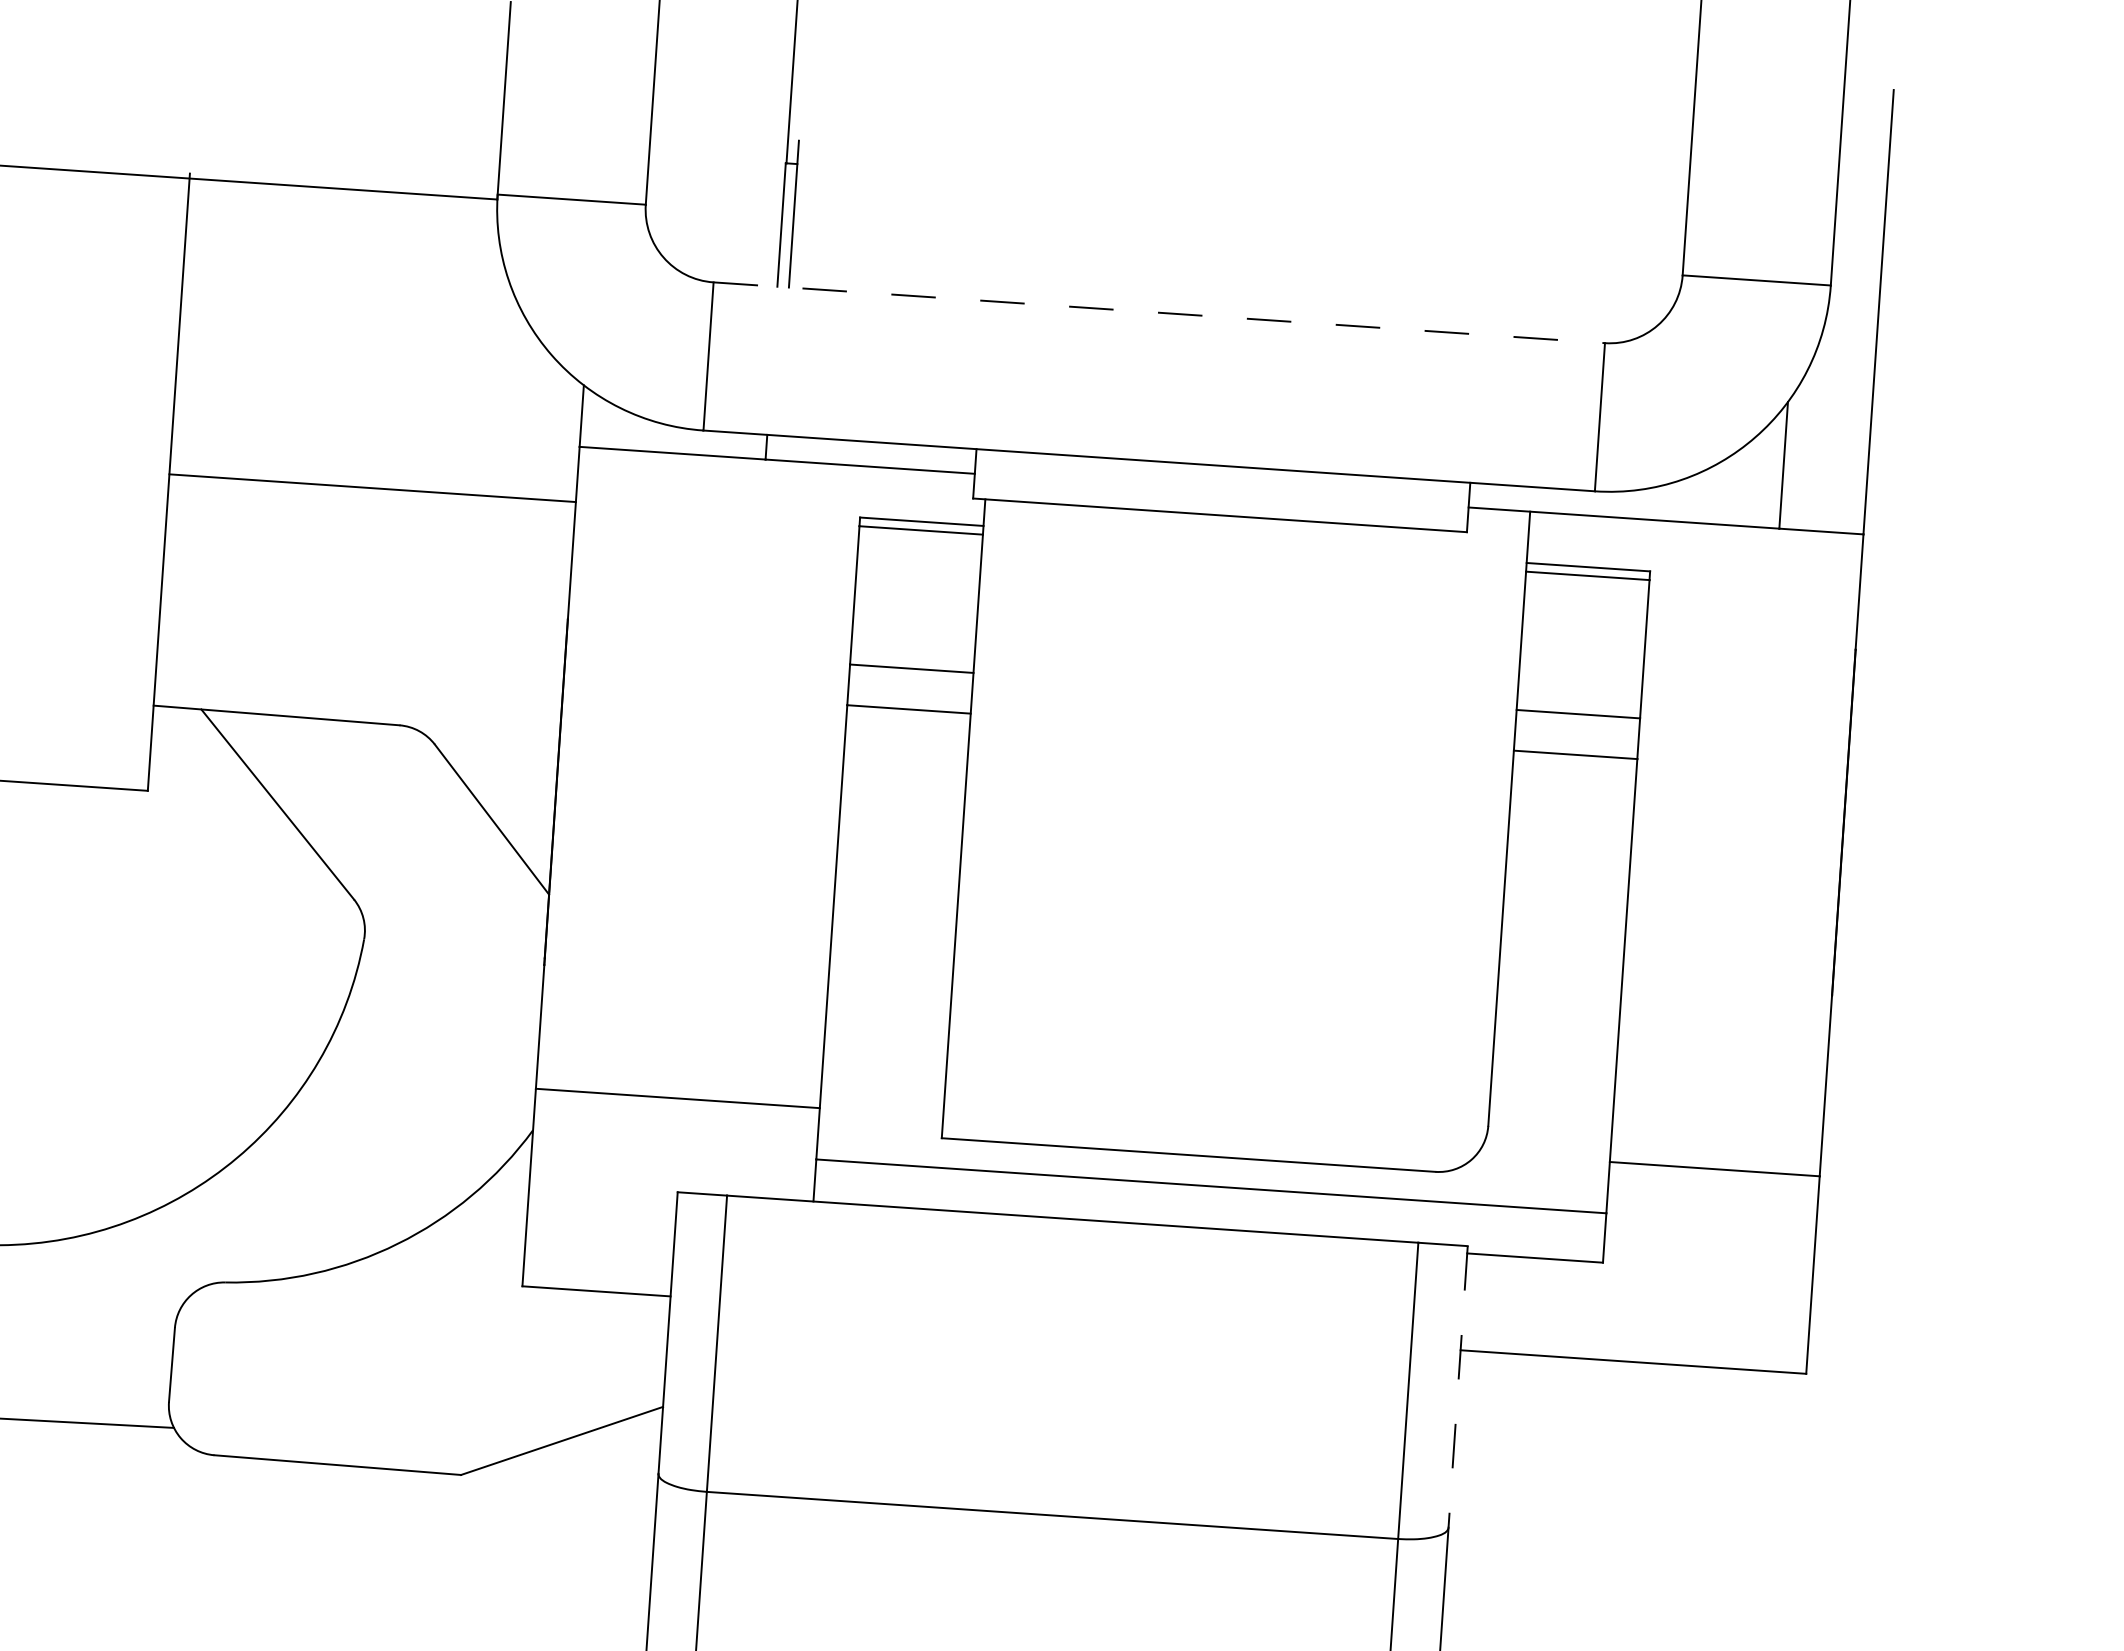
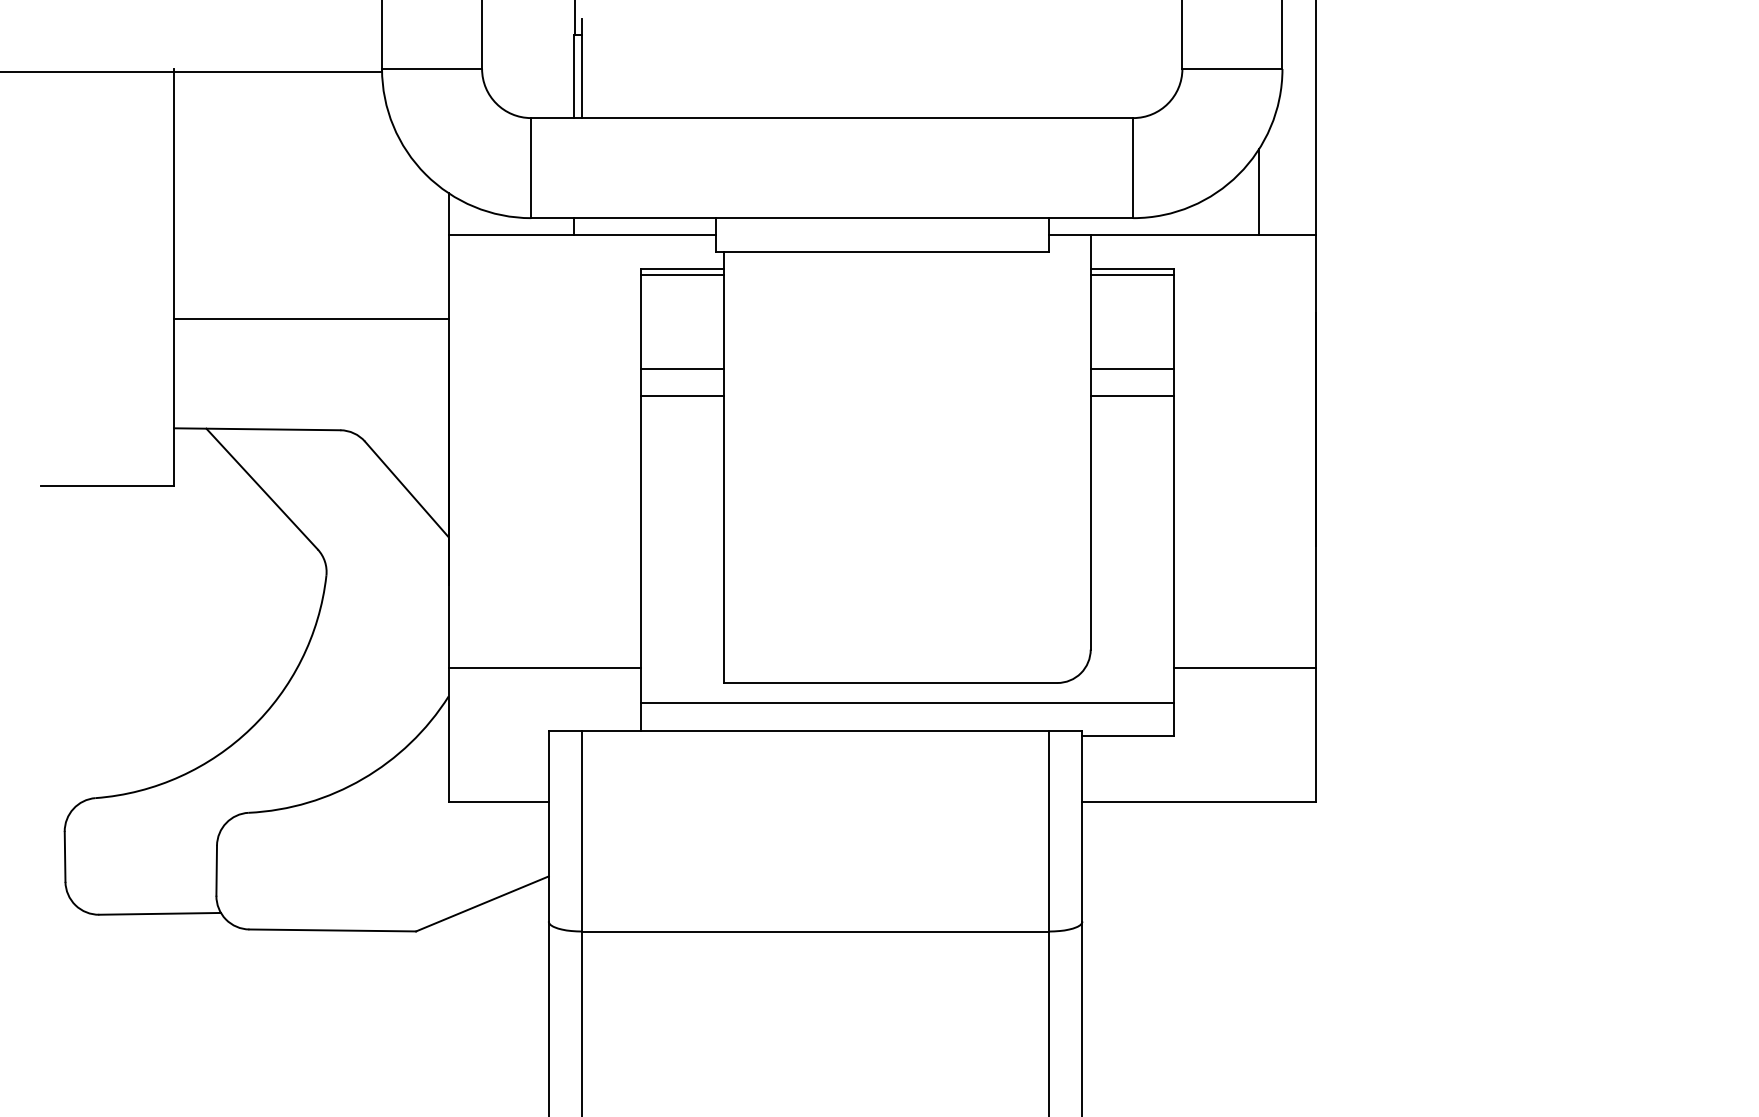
line: (1159, 313) -> (832, 118), dashed -> solid
line: (372, 488) -> (311, 319), moved
line: (1458, 1388) -> (1082, 827), dashed -> solid

